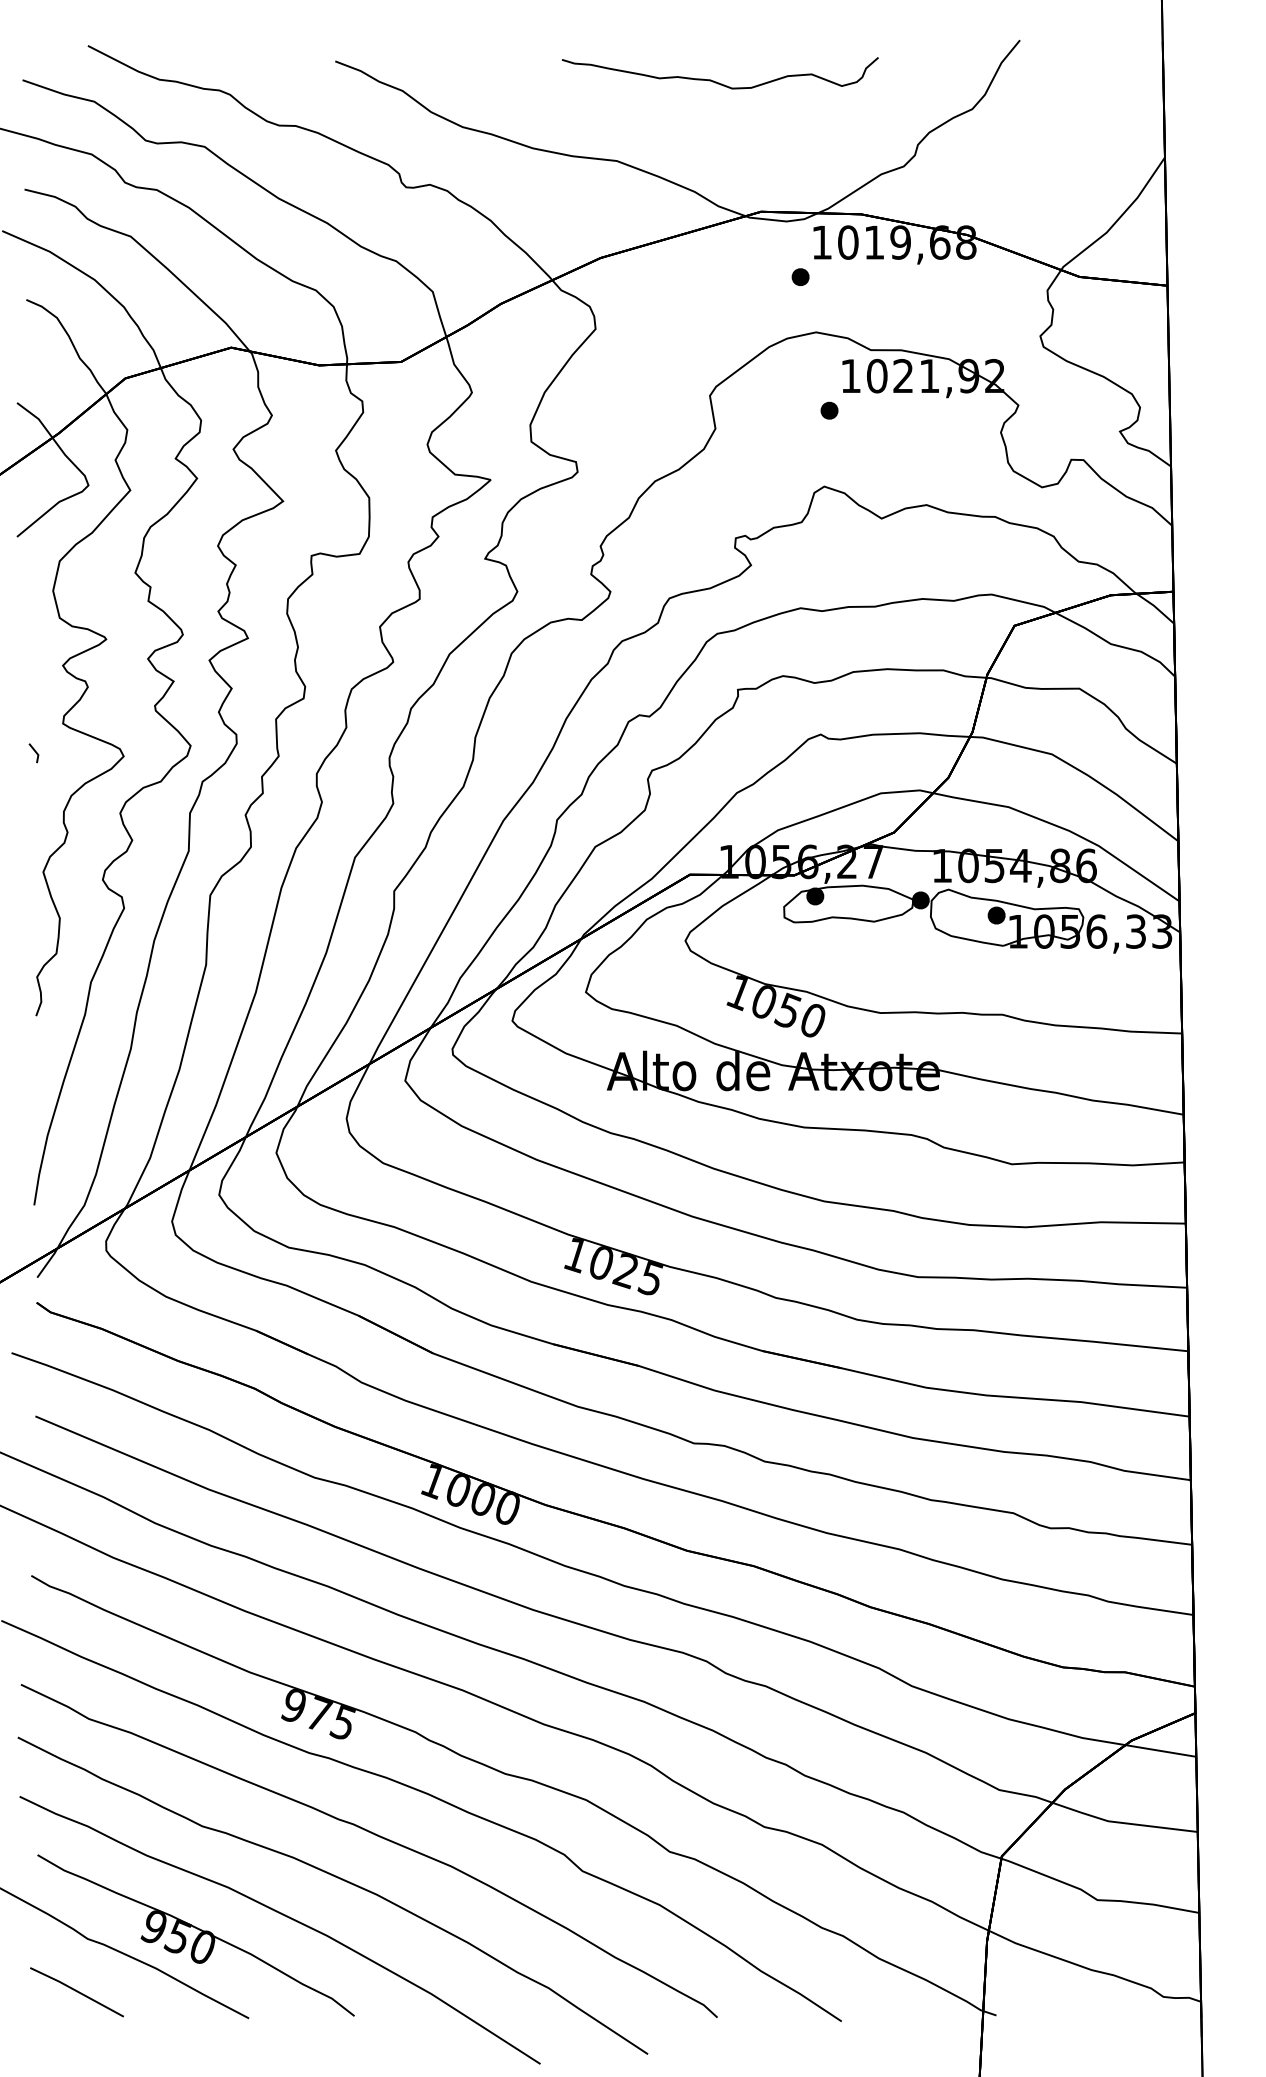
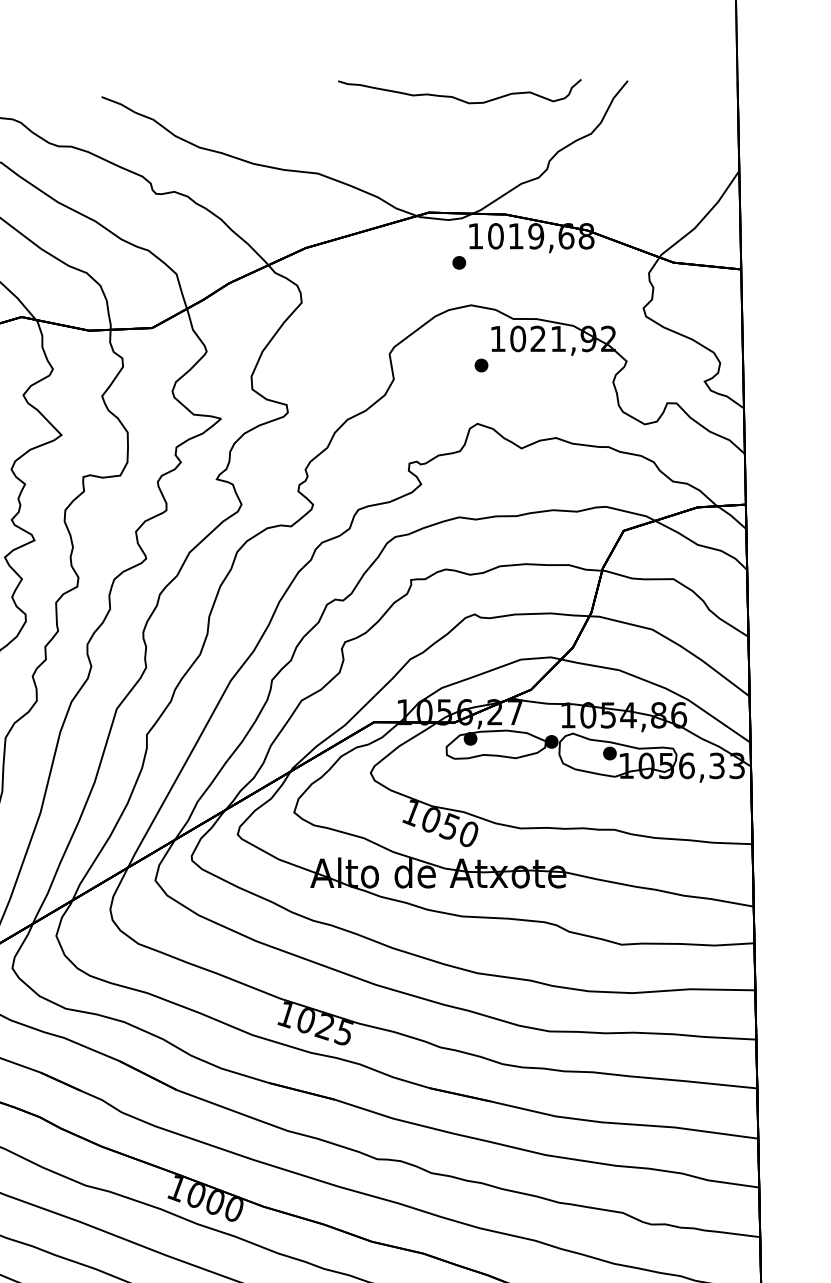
part: (716, 81) -> (456, 97), moved

